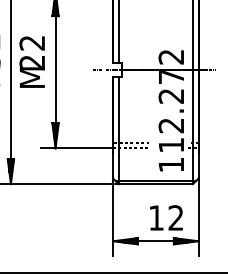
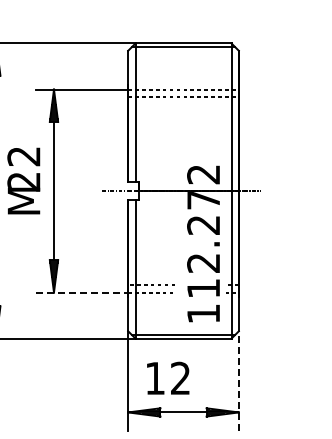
line: (77, 148) -> (82, 292), solid -> dashed
text: (166, 217) -> (168, 377), moved
line: (198, 217) -> (238, 381), solid -> dashed

